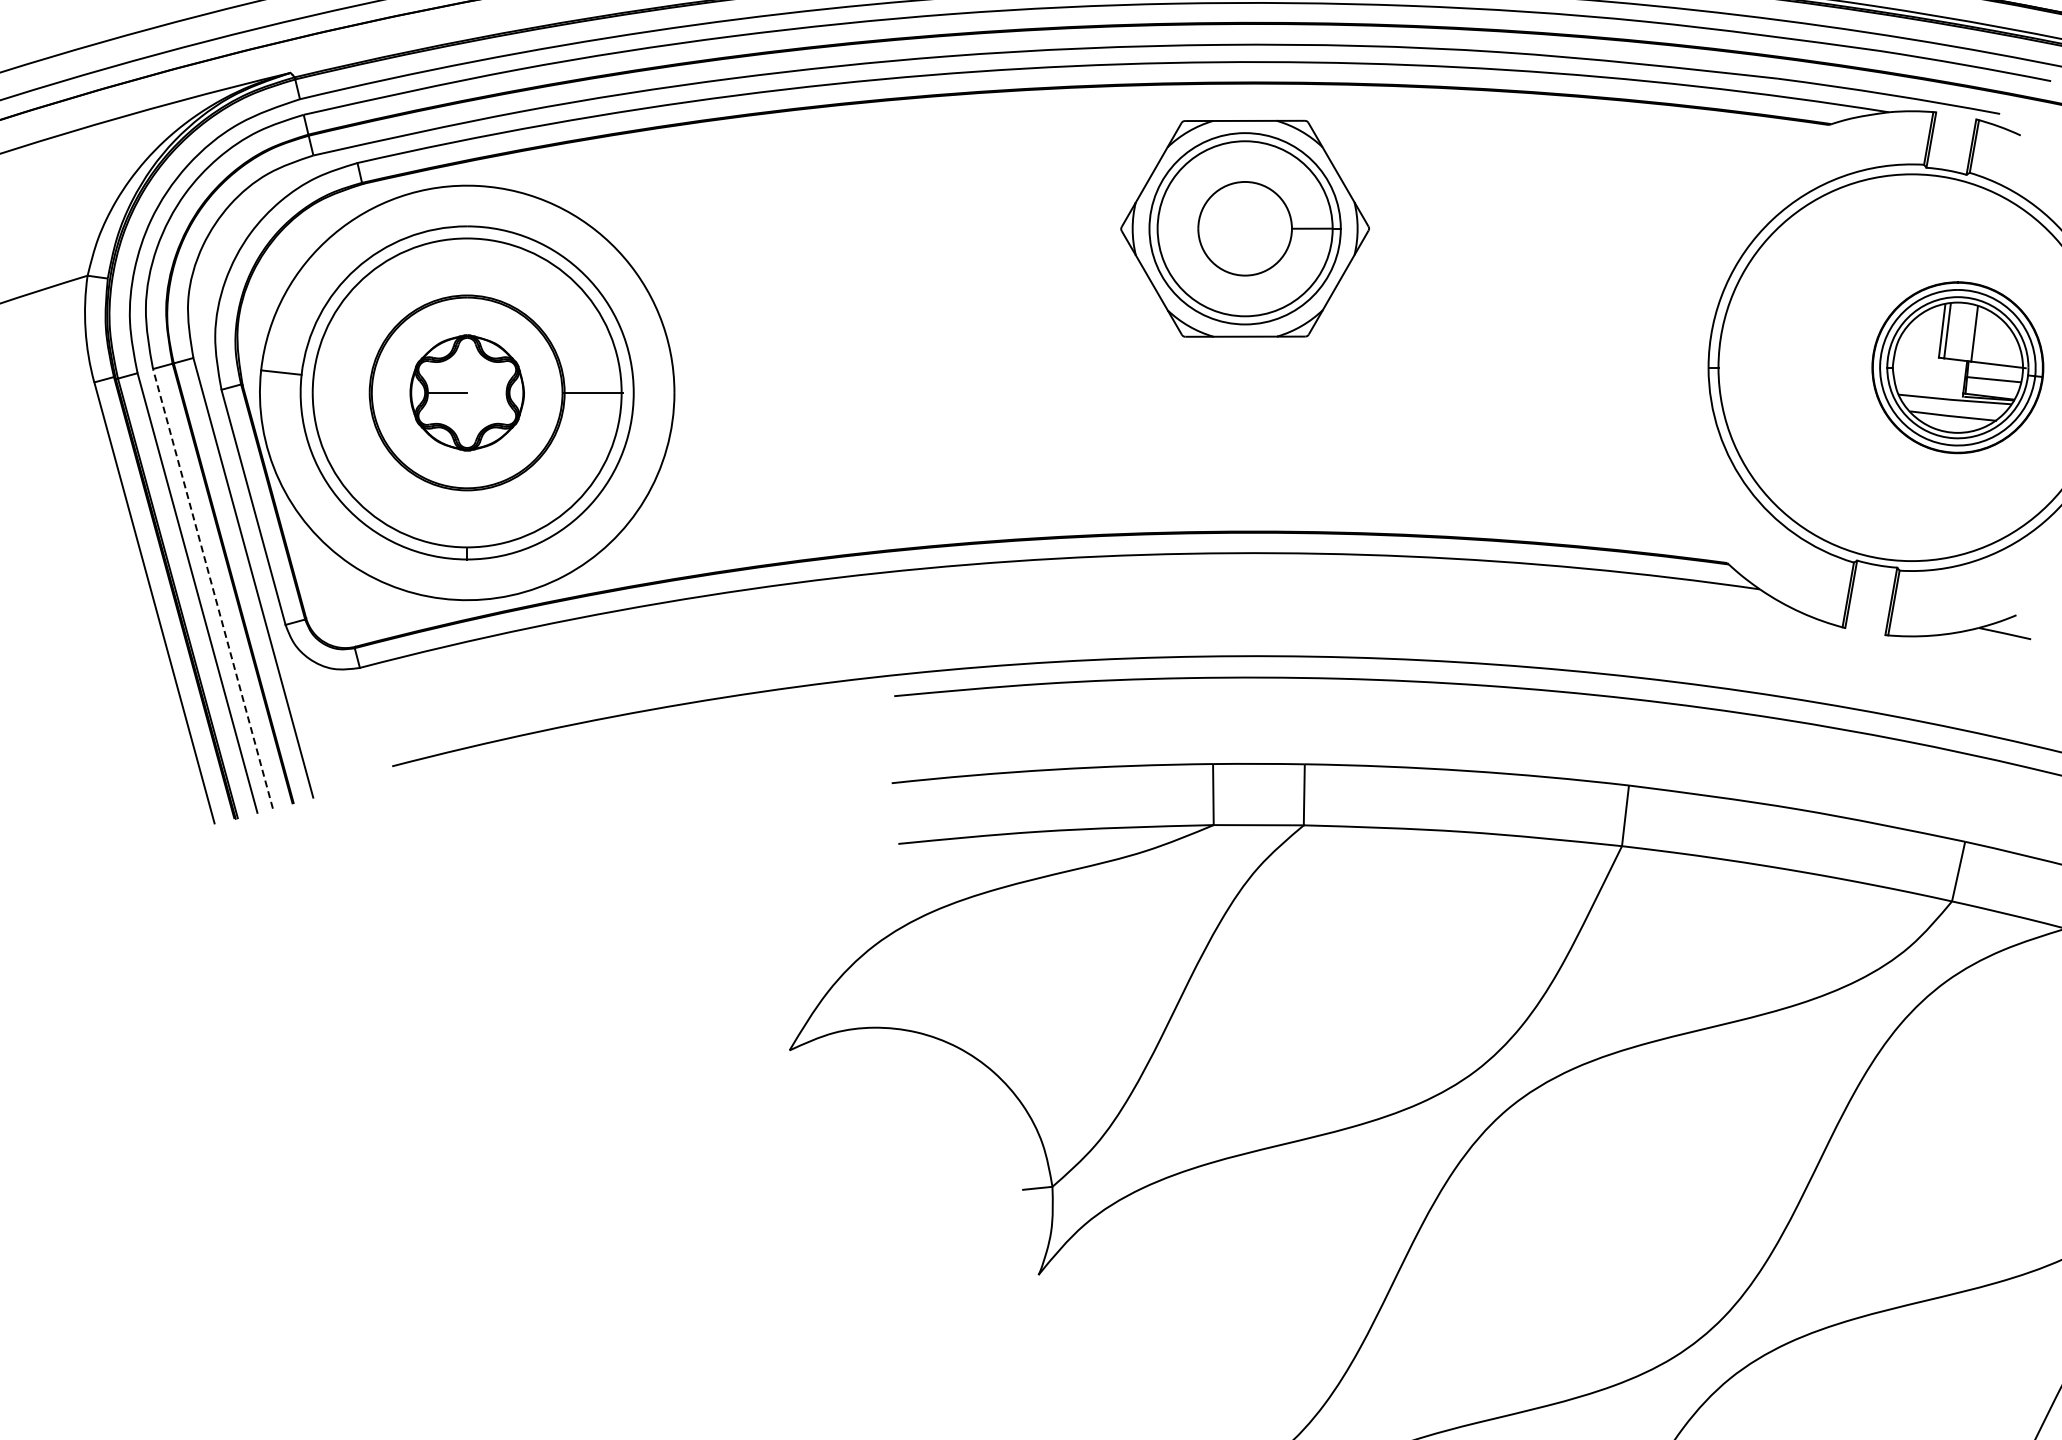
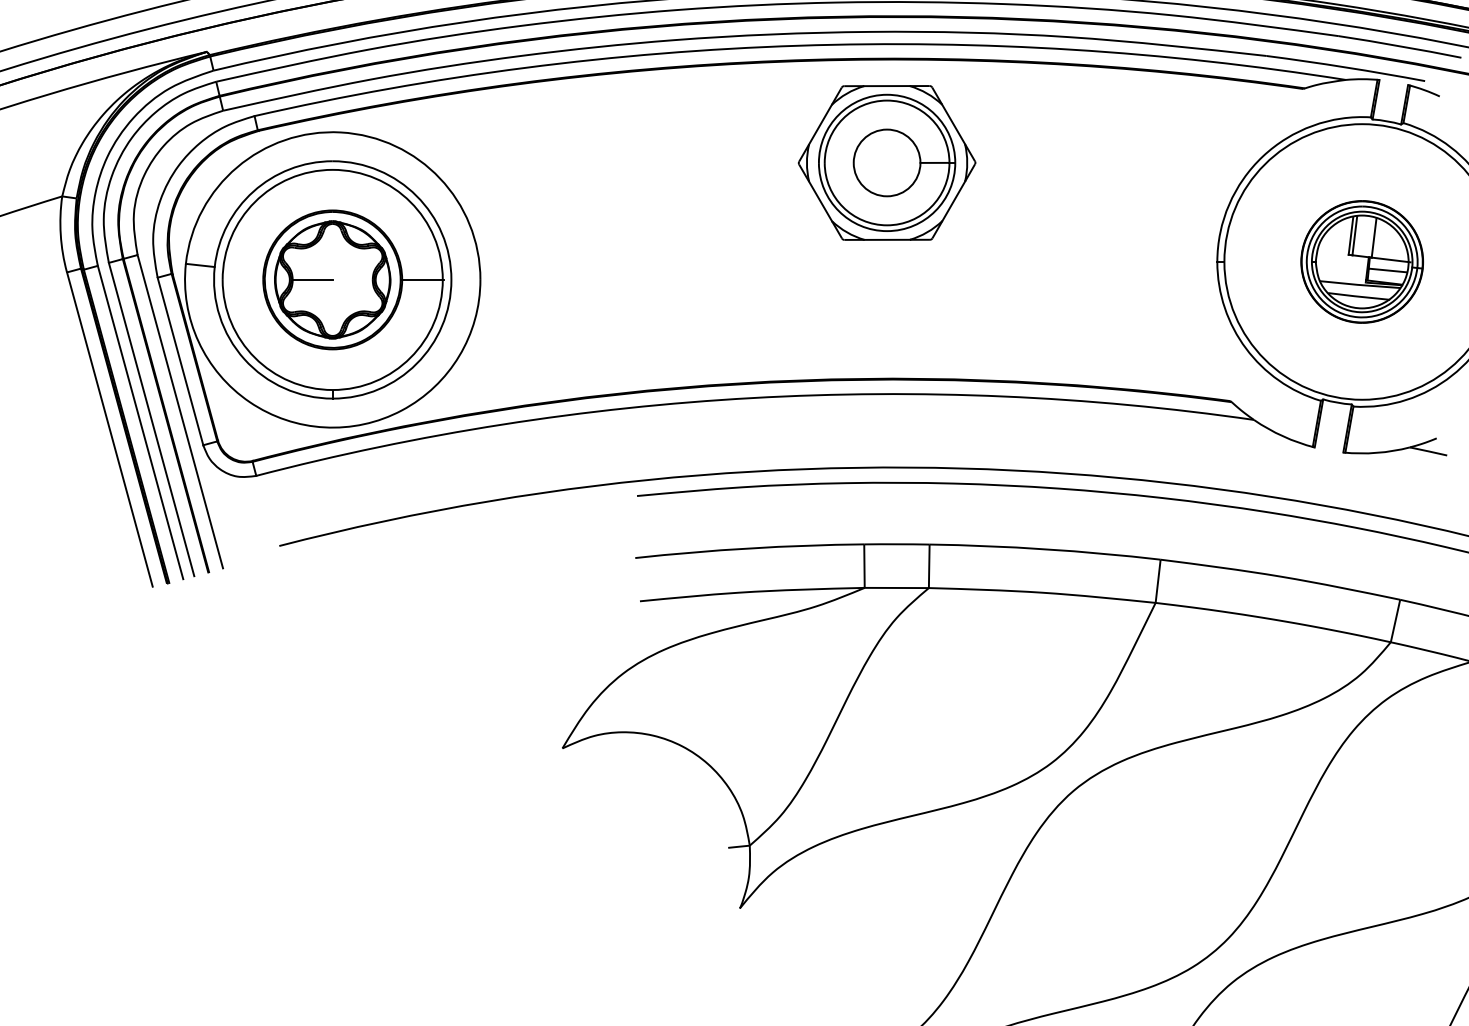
part: (1957, 367) -> (1361, 261), moved
part: (467, 392) -> (332, 279), size x1.43
line: (212, 588) -> (151, 419), dashed -> solid

